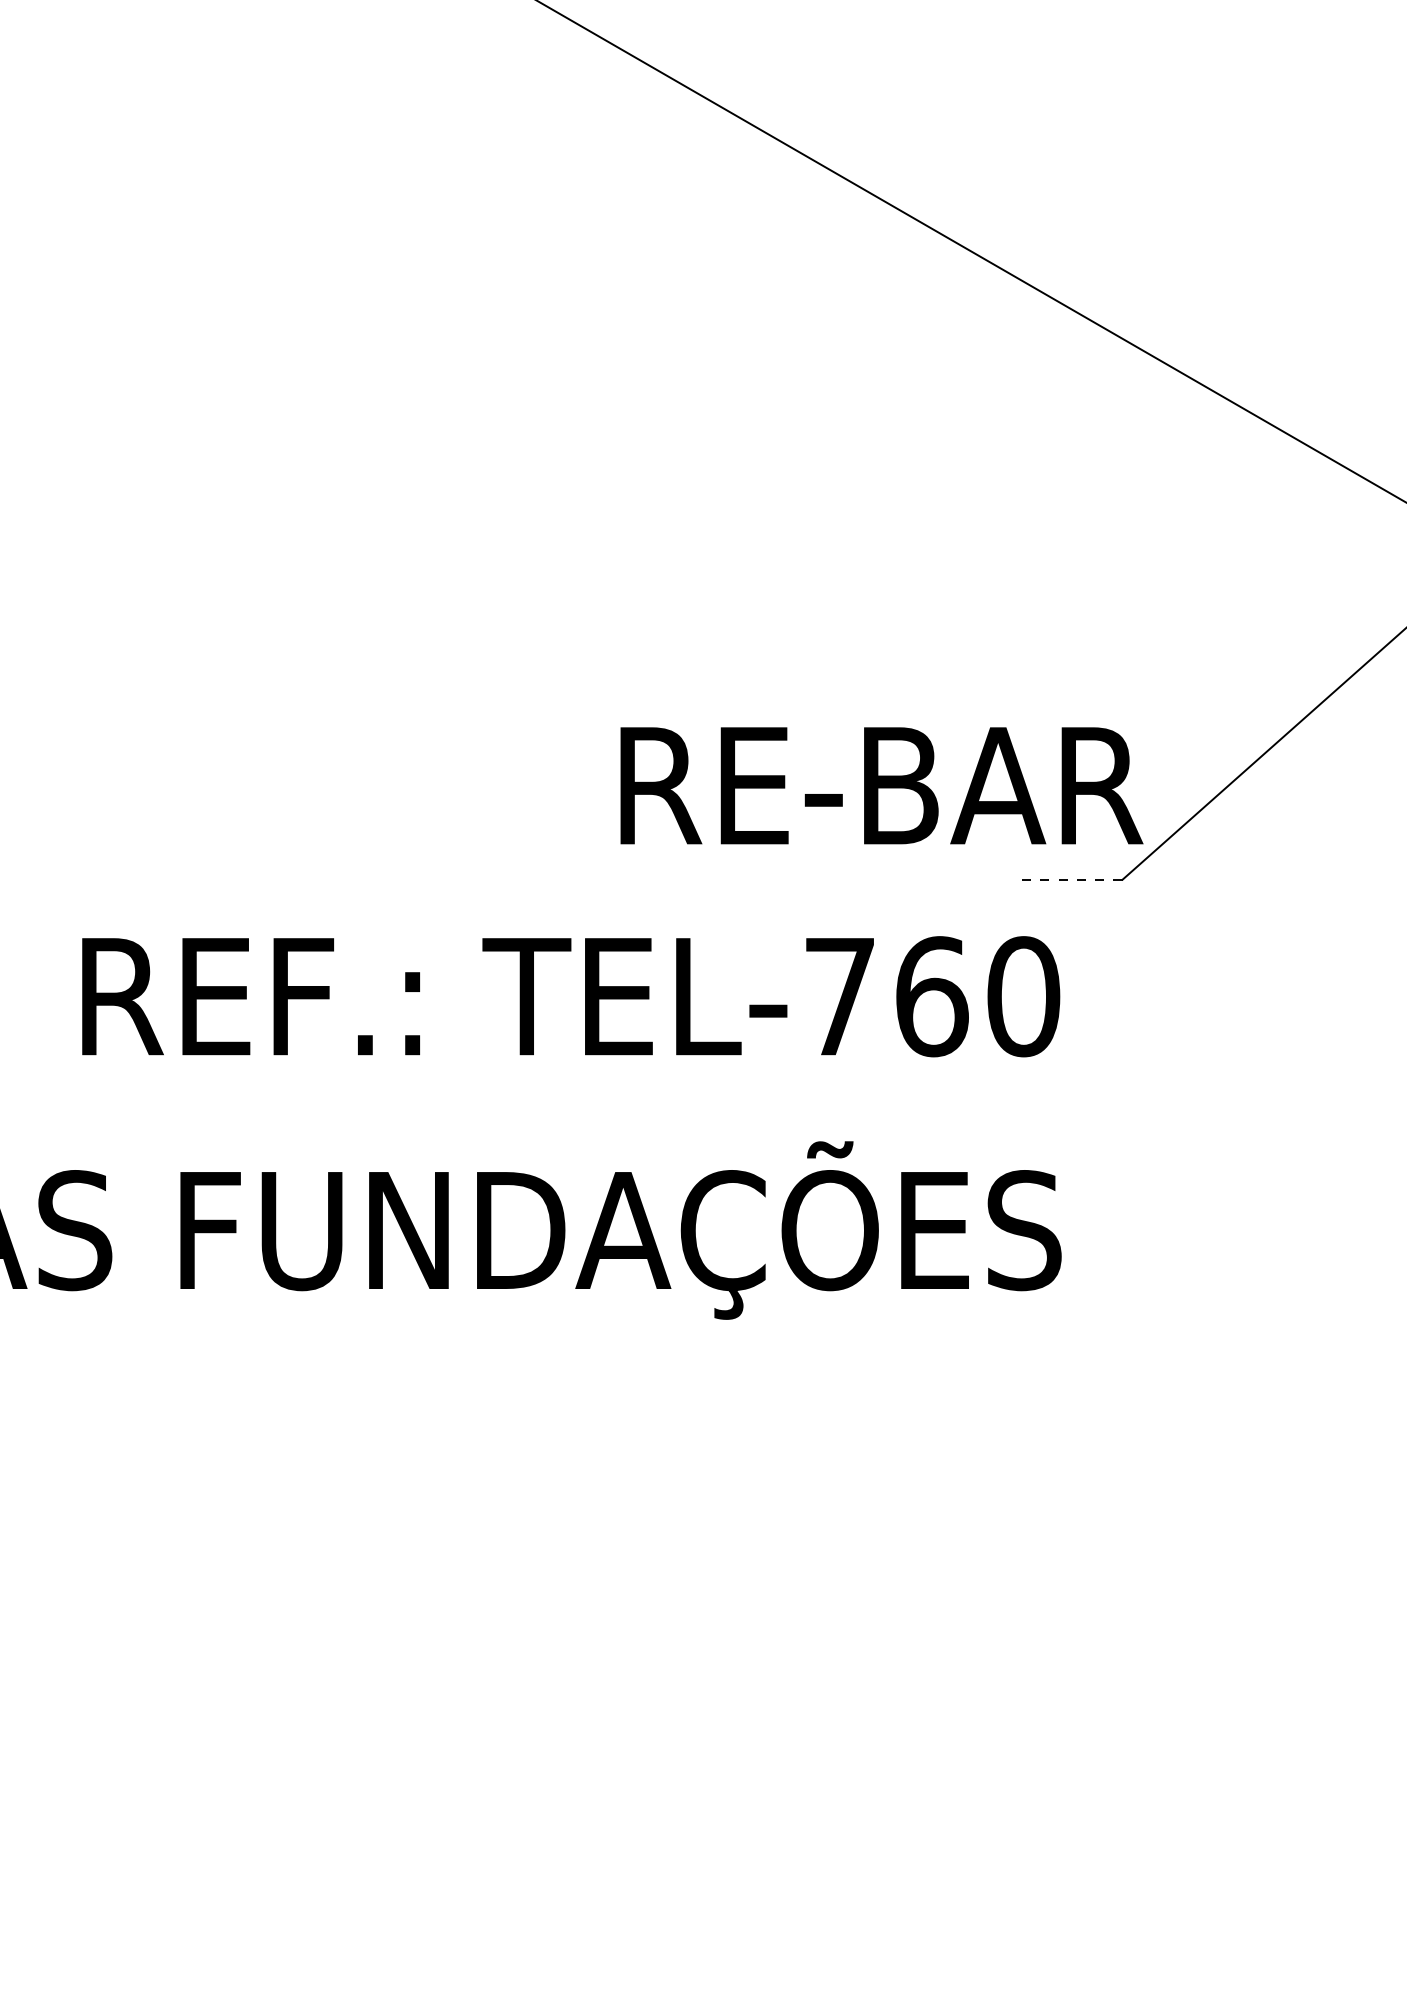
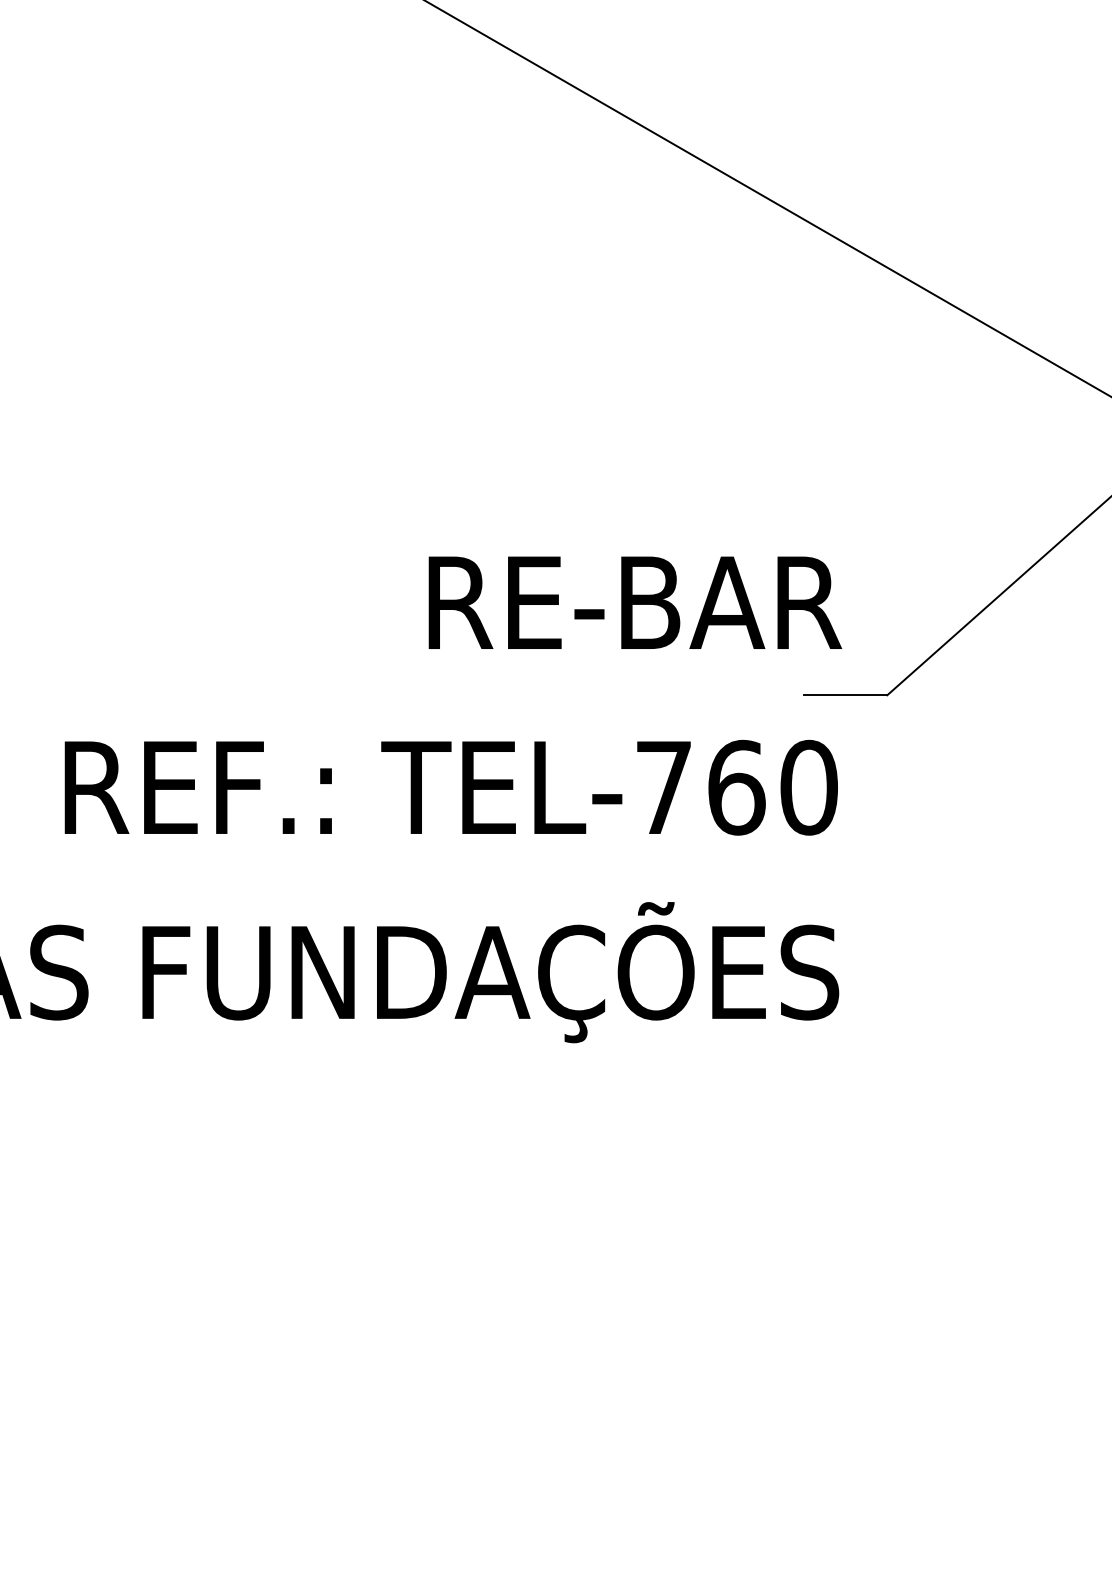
text: (881, 785) -> (635, 602), moved
line: (1069, 879) -> (845, 695), dashed -> solid

